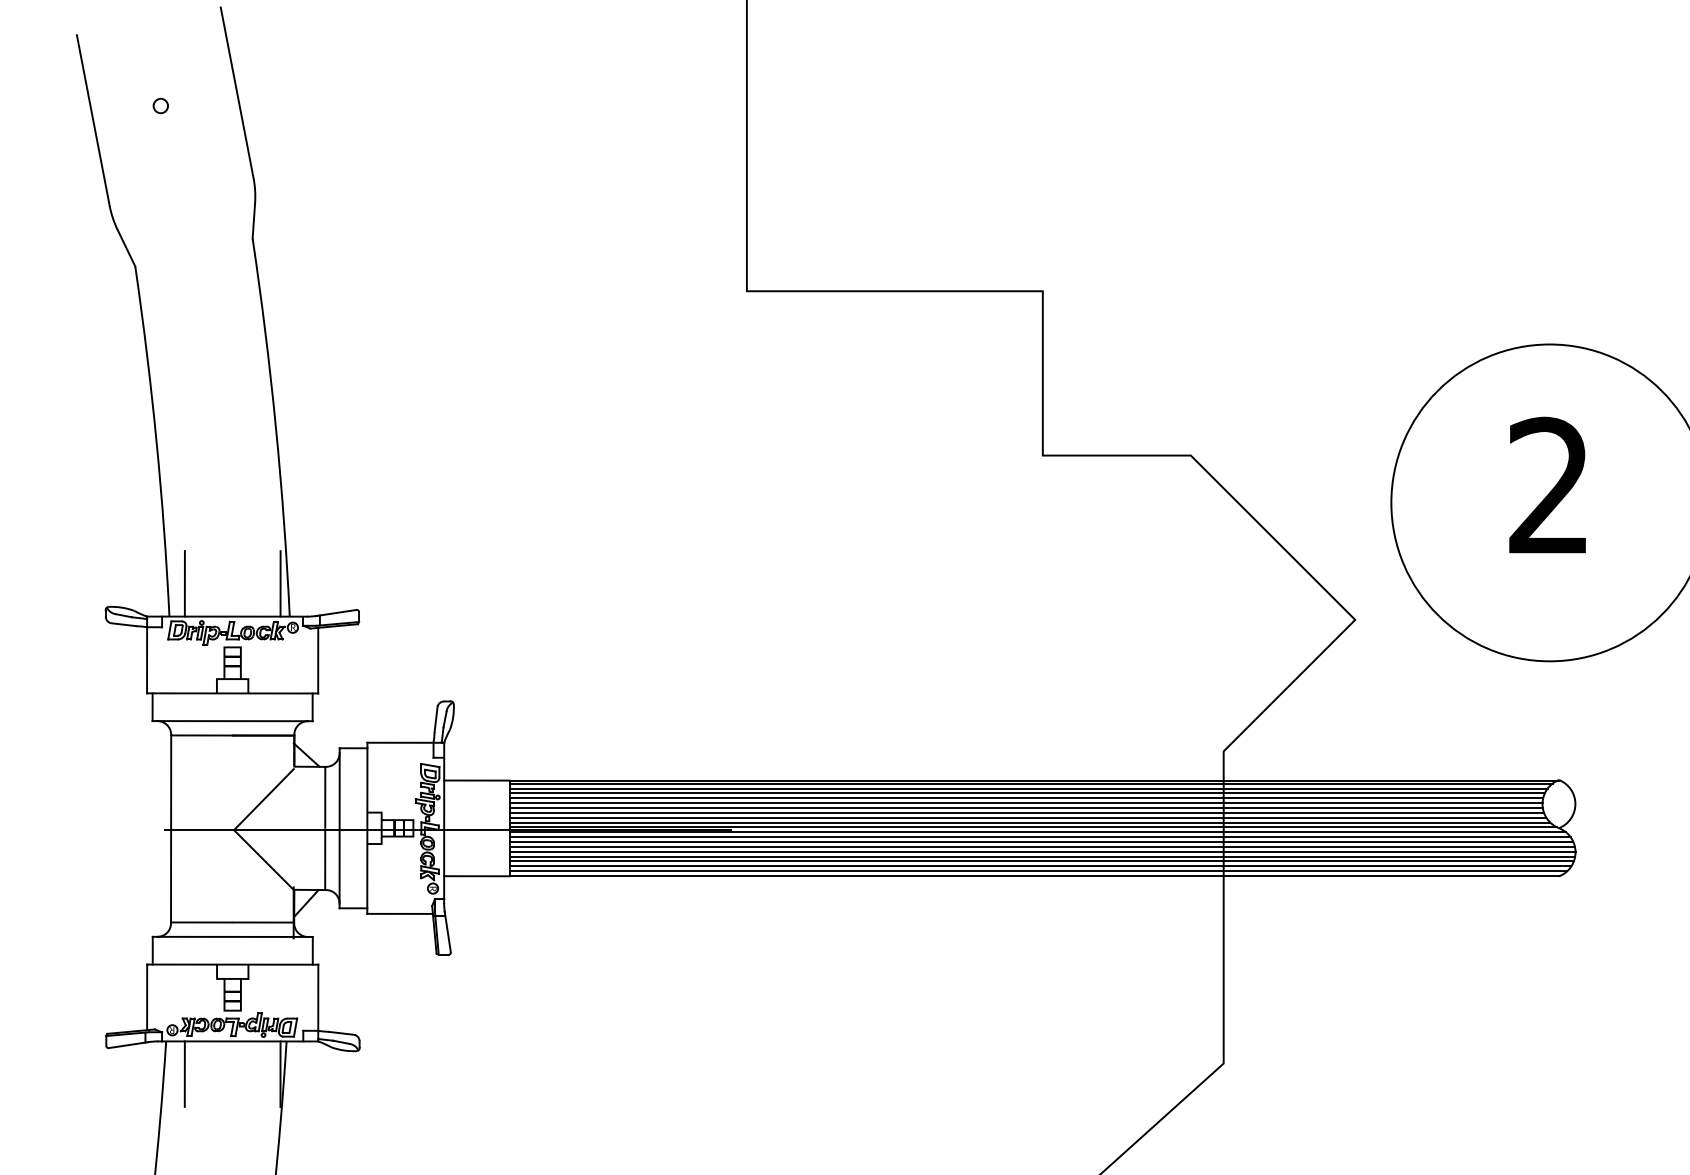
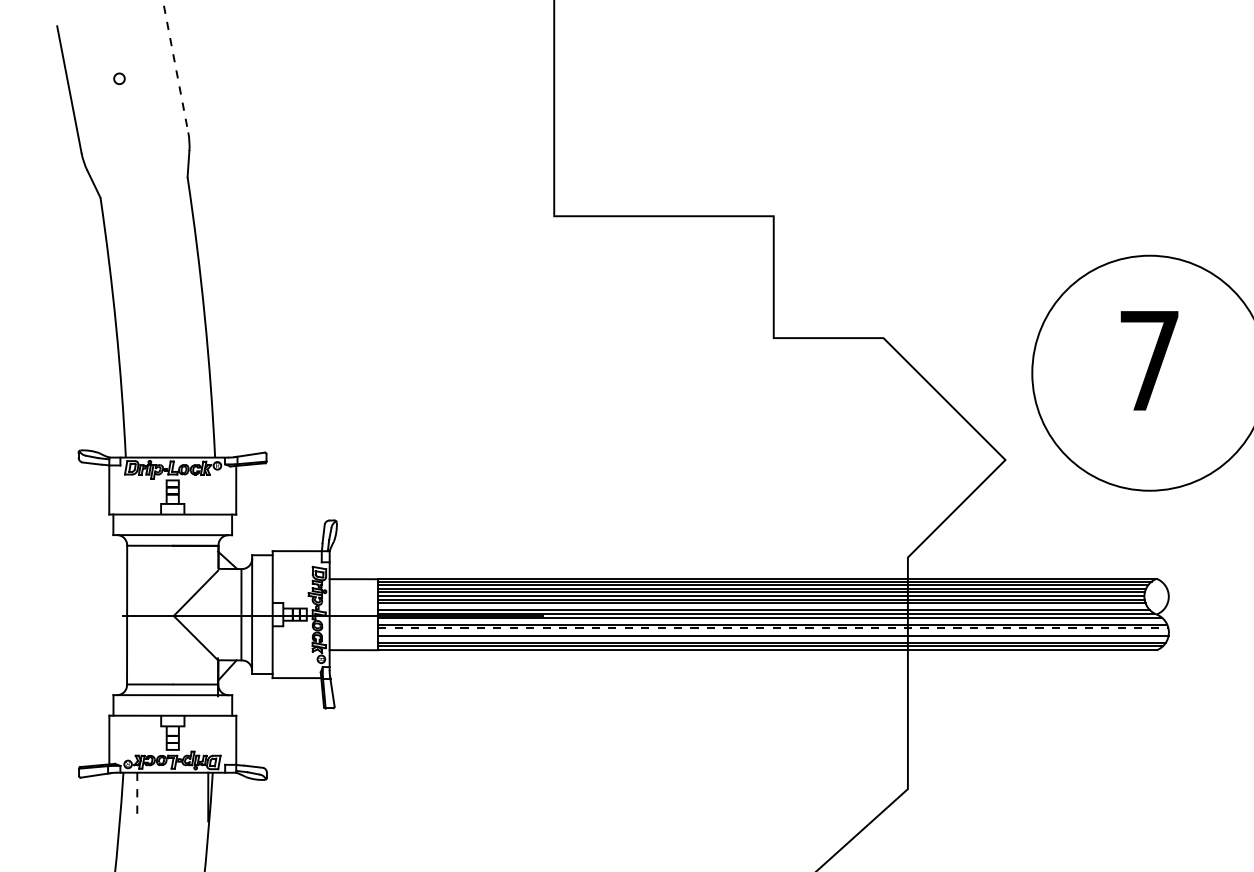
line: (237, 92) -> (176, 68), solid -> dashed
text: (1548, 484) -> (1148, 359), 2 -> 7
line: (184, 583) -> (137, 433), removed
line: (280, 583) -> (208, 433), removed
line: (1027, 817) -> (762, 606), removed
line: (1039, 837) -> (771, 621), removed
line: (1042, 846) -> (773, 628), solid -> dashed
line: (1042, 851) -> (773, 631), removed
line: (1041, 861) -> (772, 639), removed
line: (184, 1074) -> (137, 797), solid -> dashed

